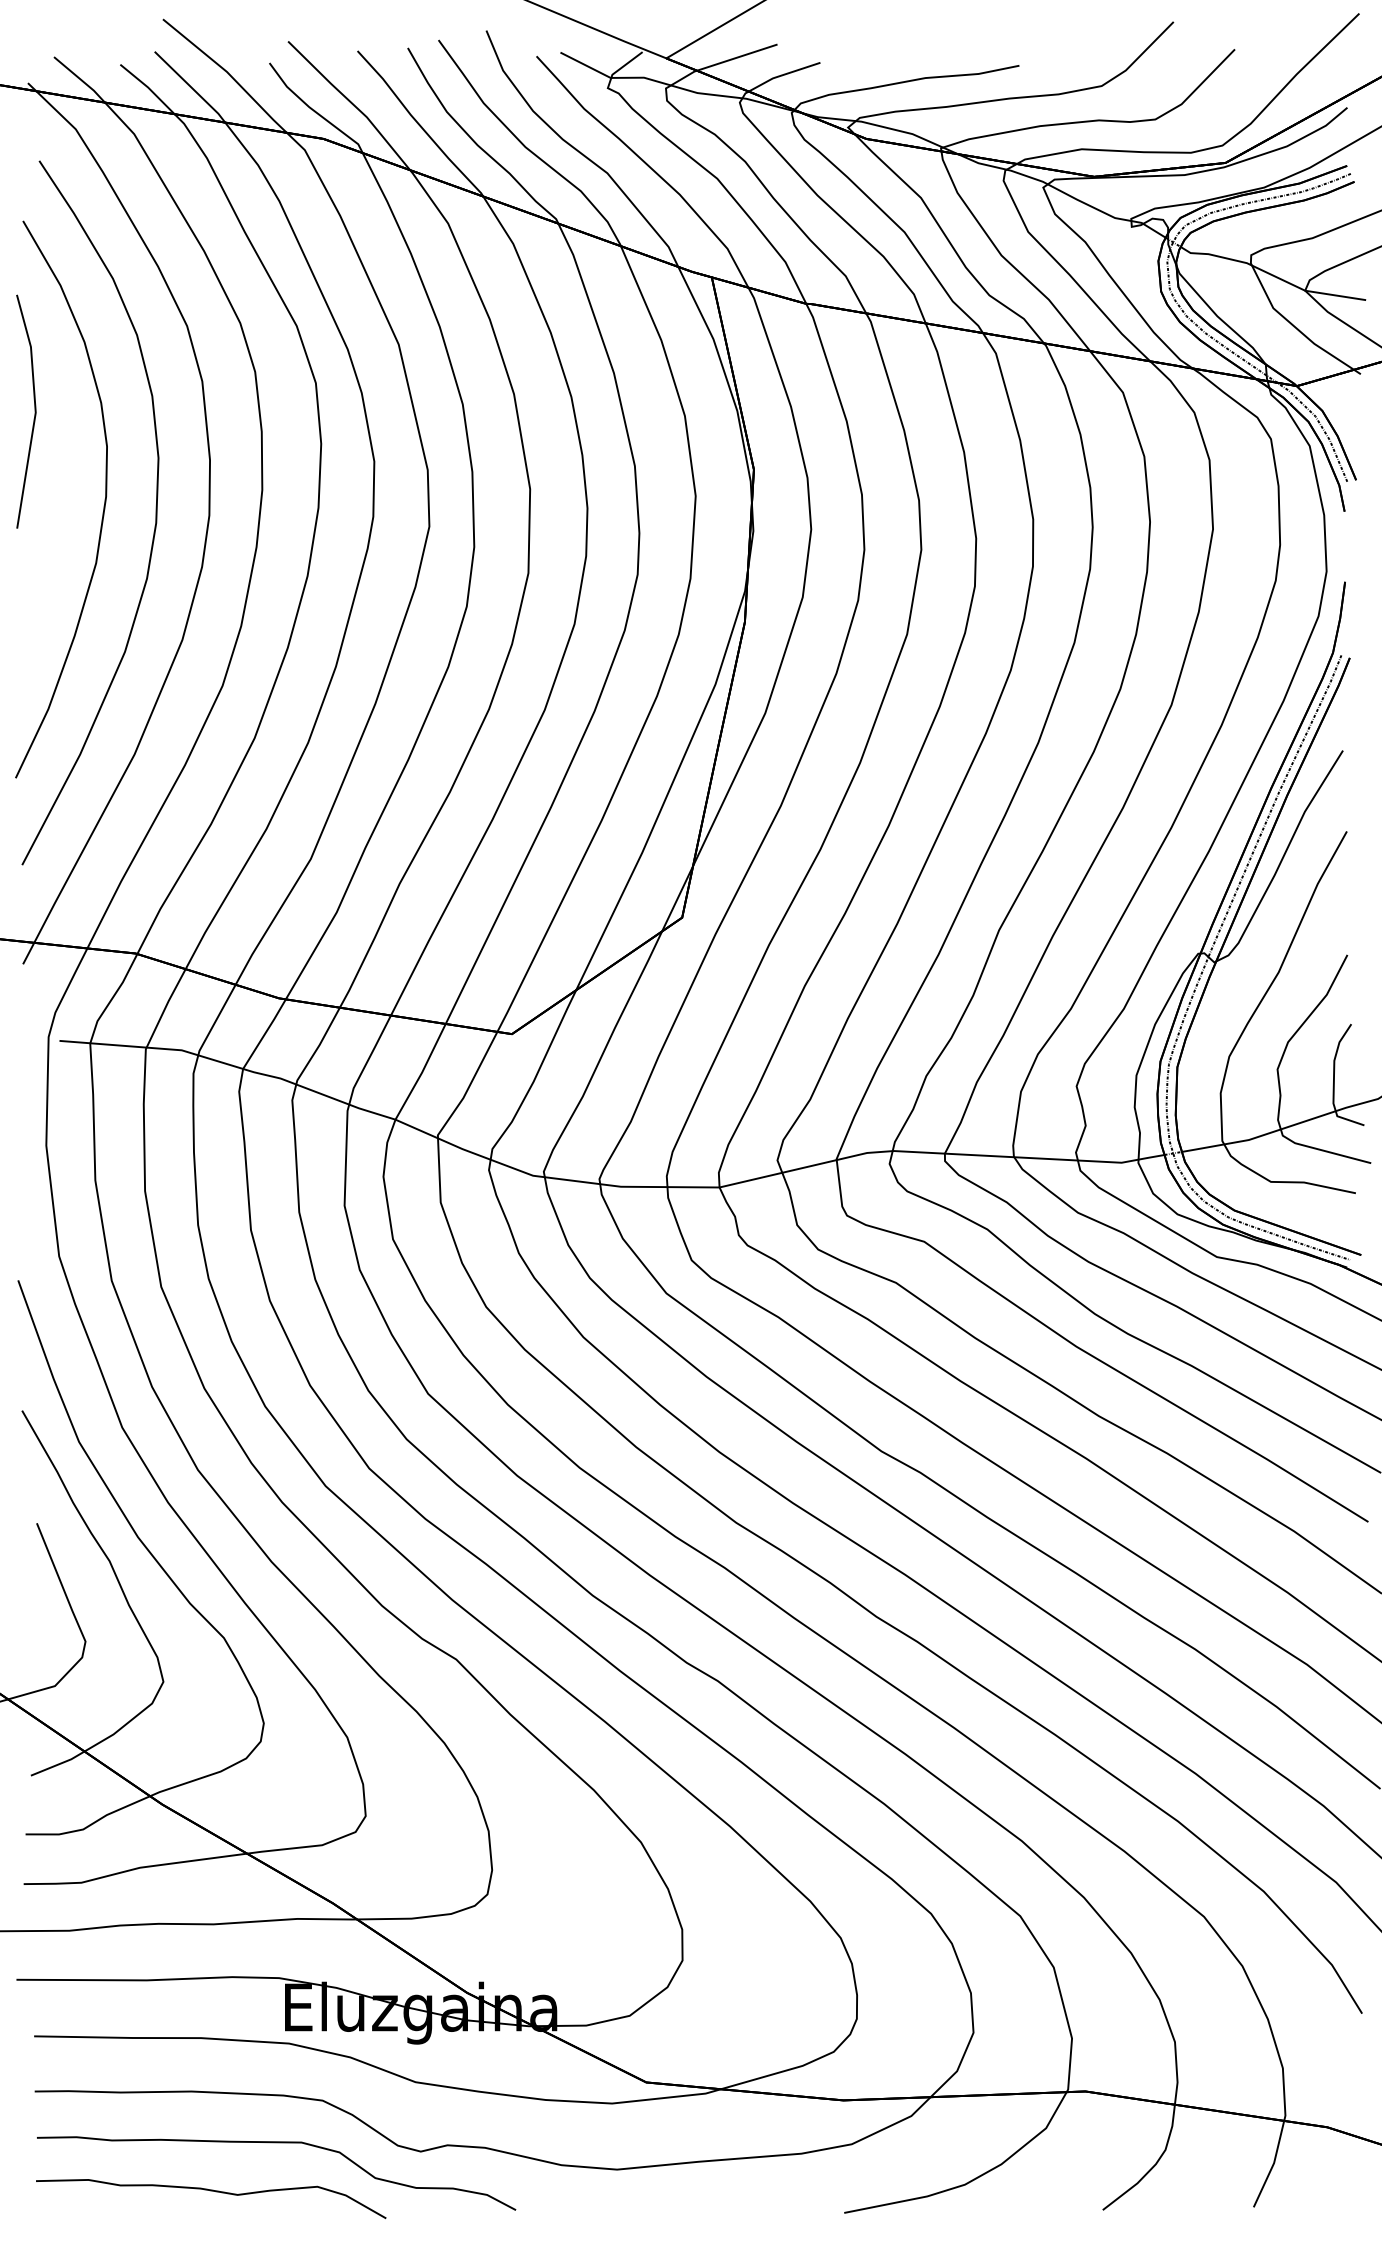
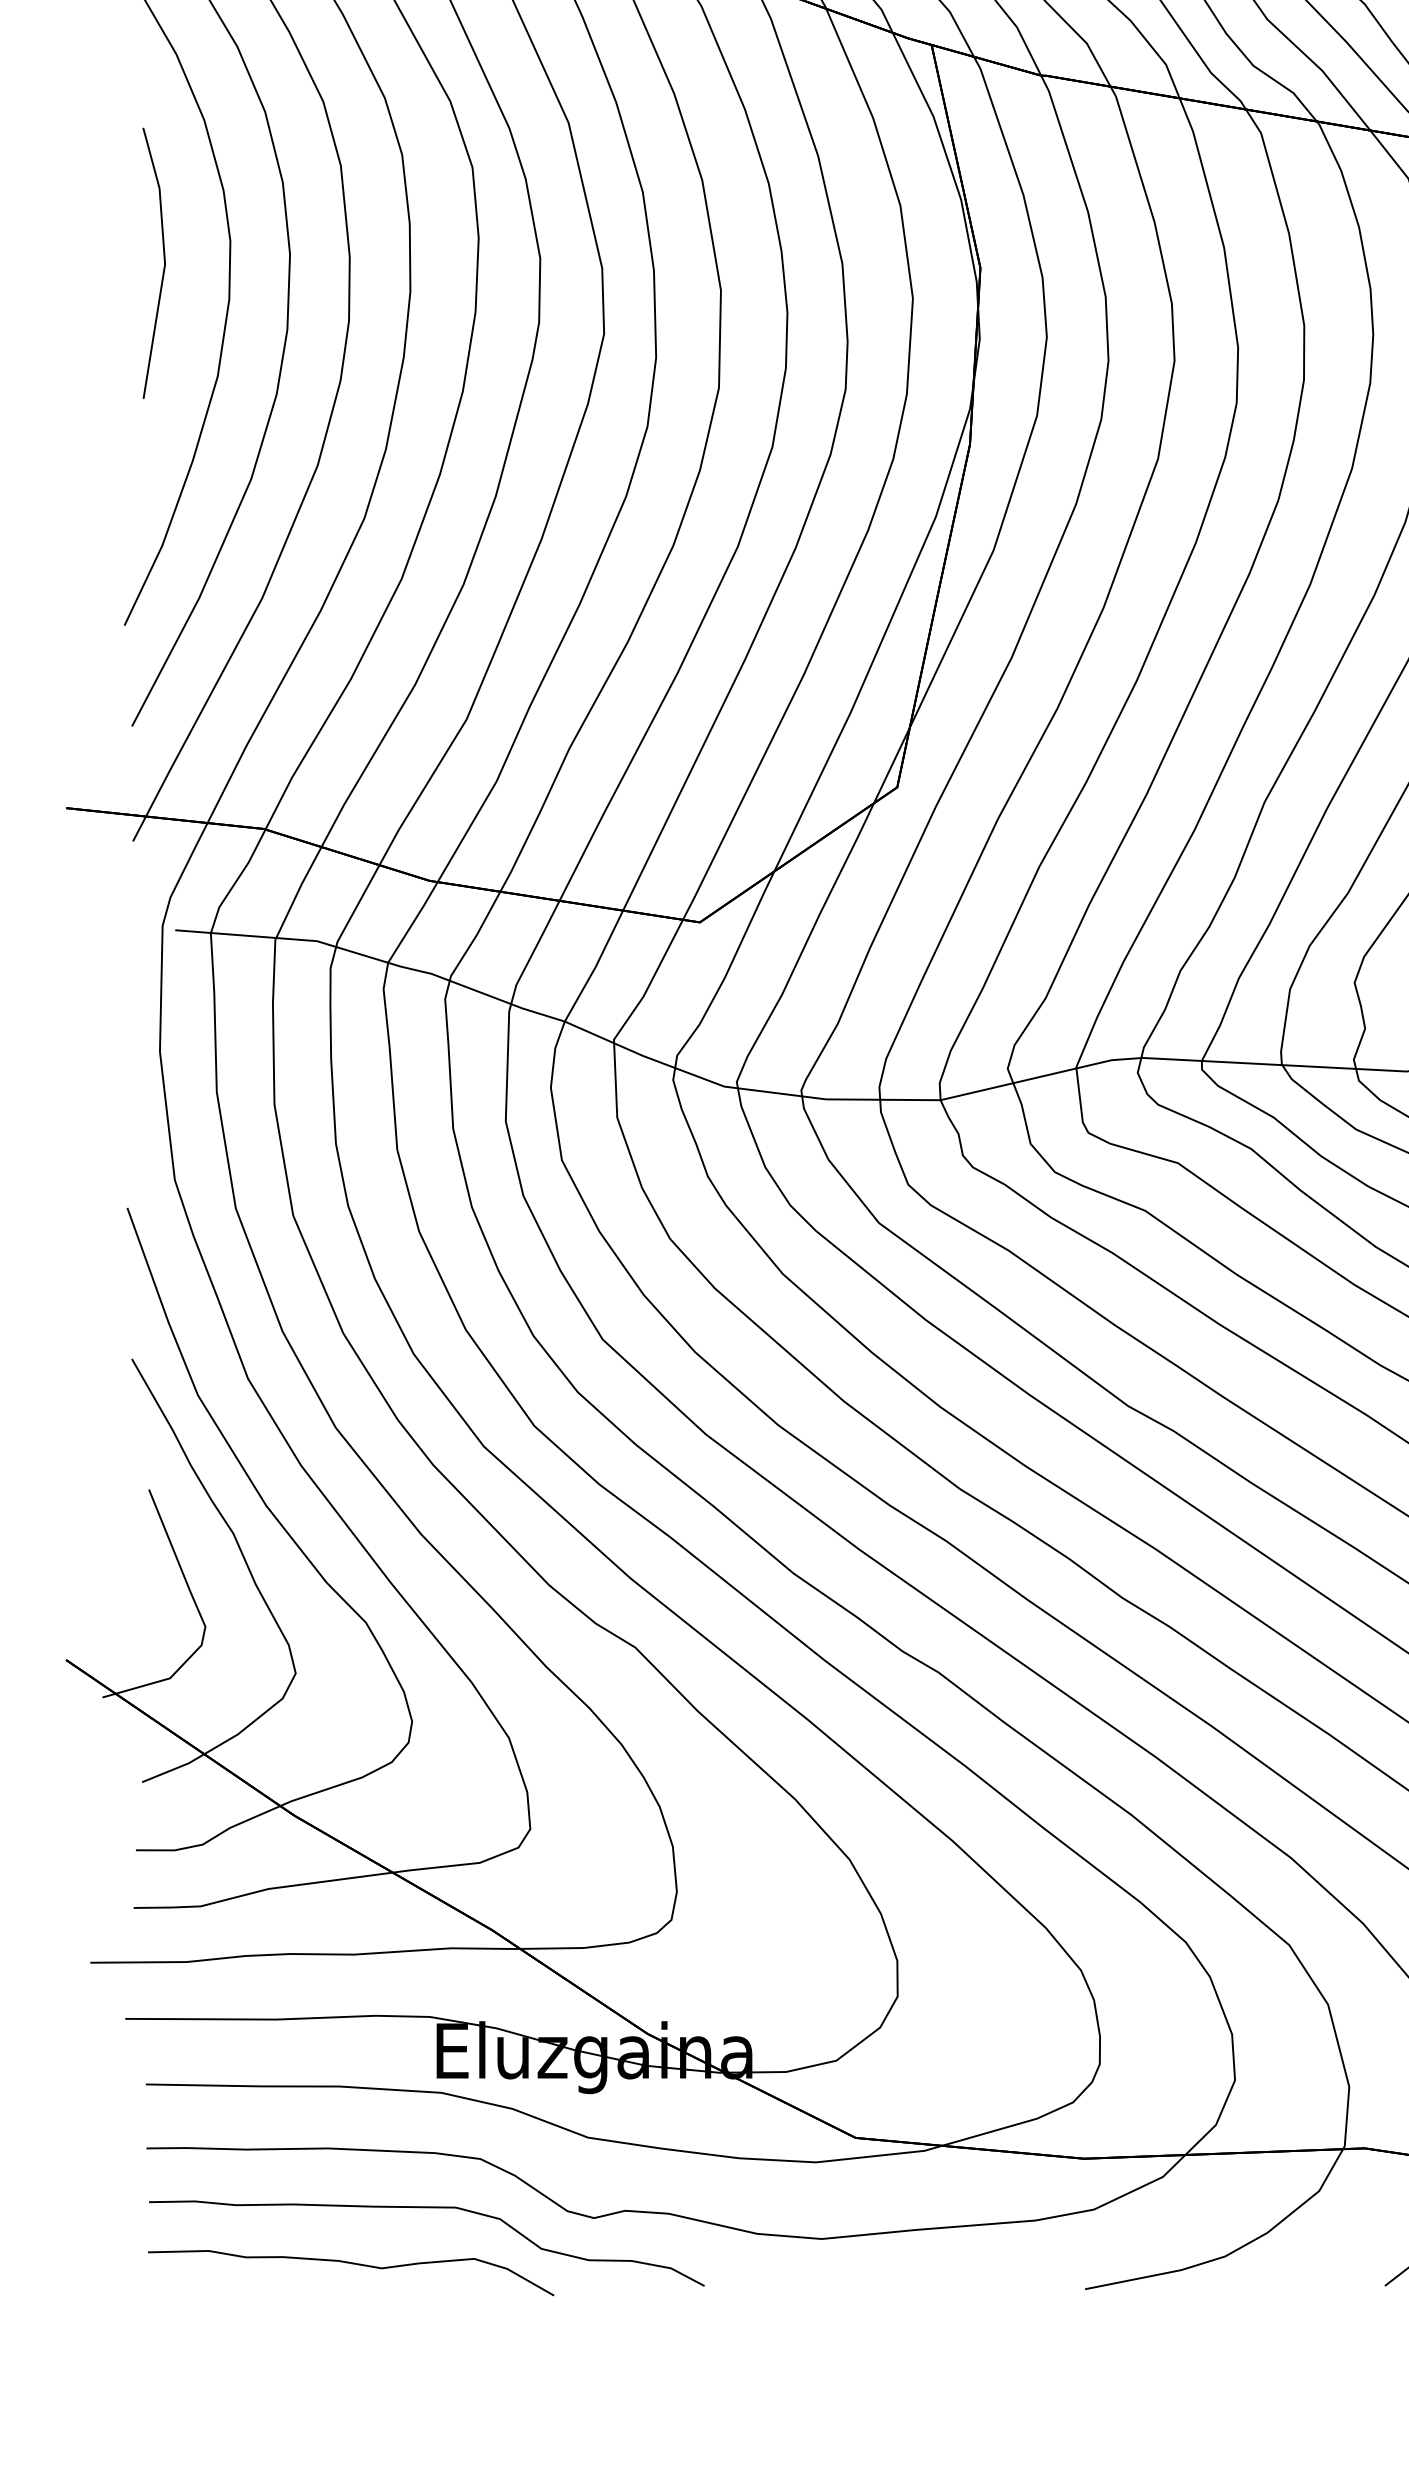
line: (34, 411) -> (163, 263), moved

